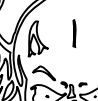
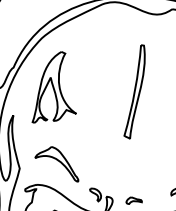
part: (74, 33) -> (136, 92), size x1.67

